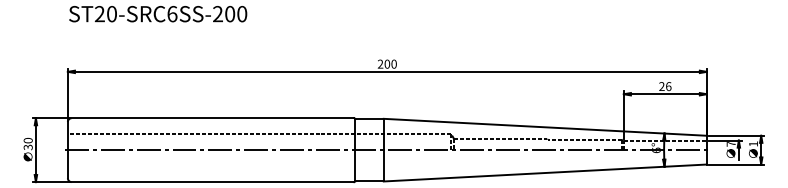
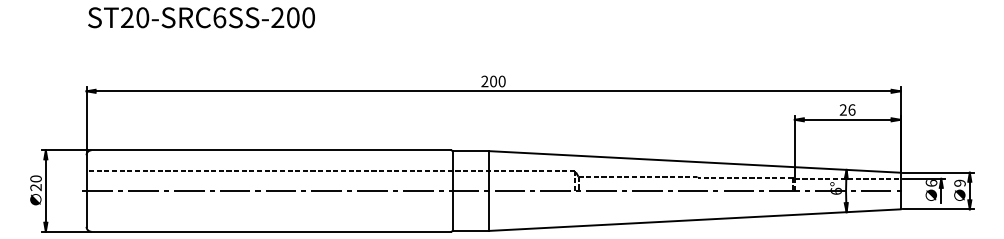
text: (753, 143) -> (959, 182), 1 -> 9
text: (731, 144) -> (931, 183), 7 -> 6
text: (28, 147) -> (36, 187), 30 -> 20

